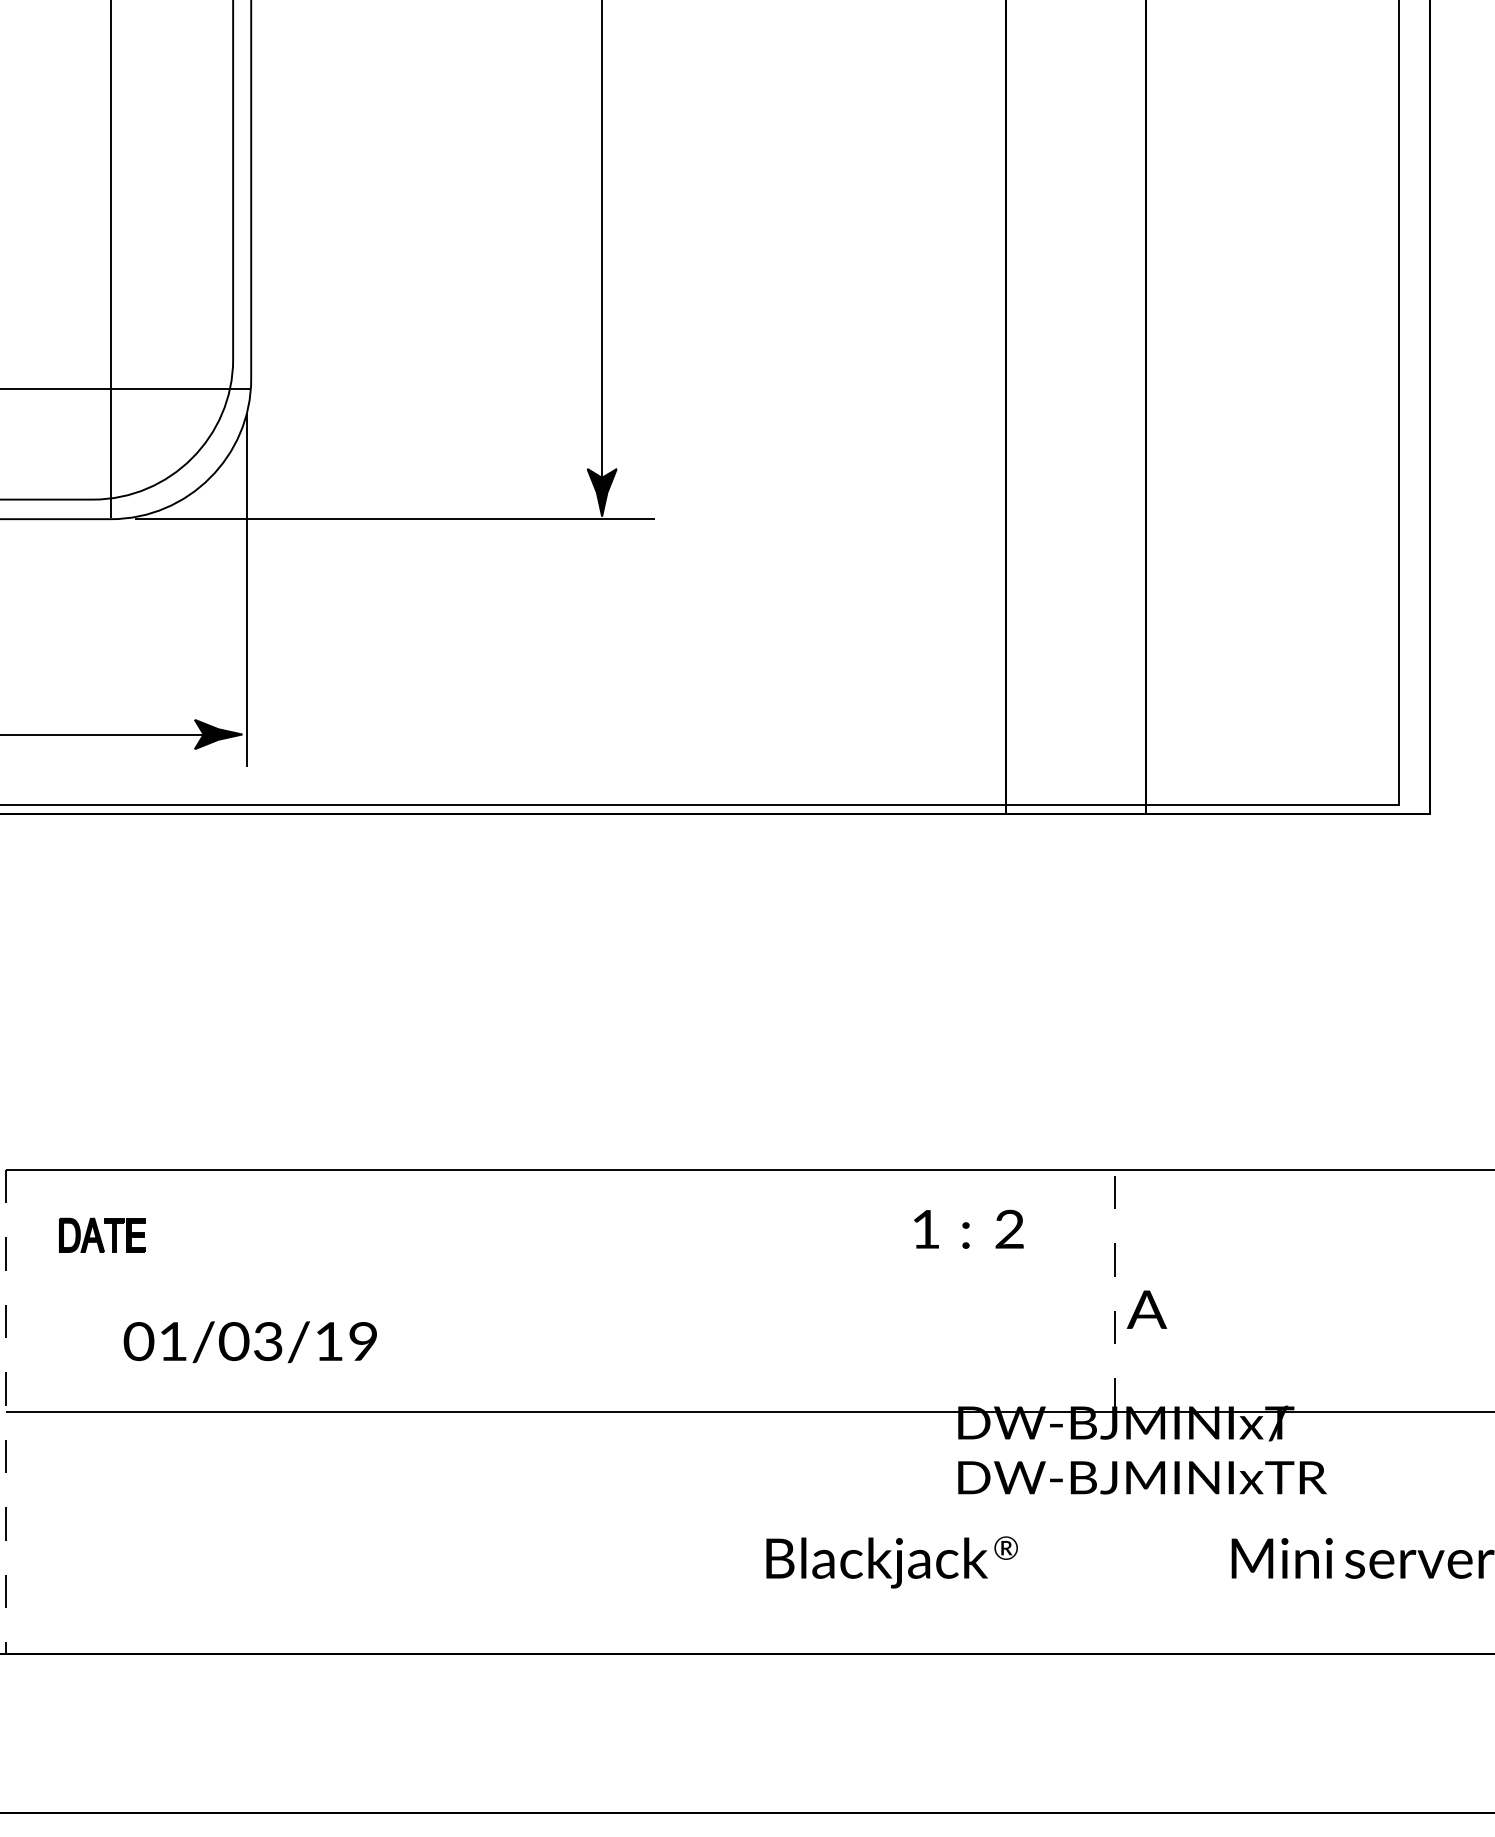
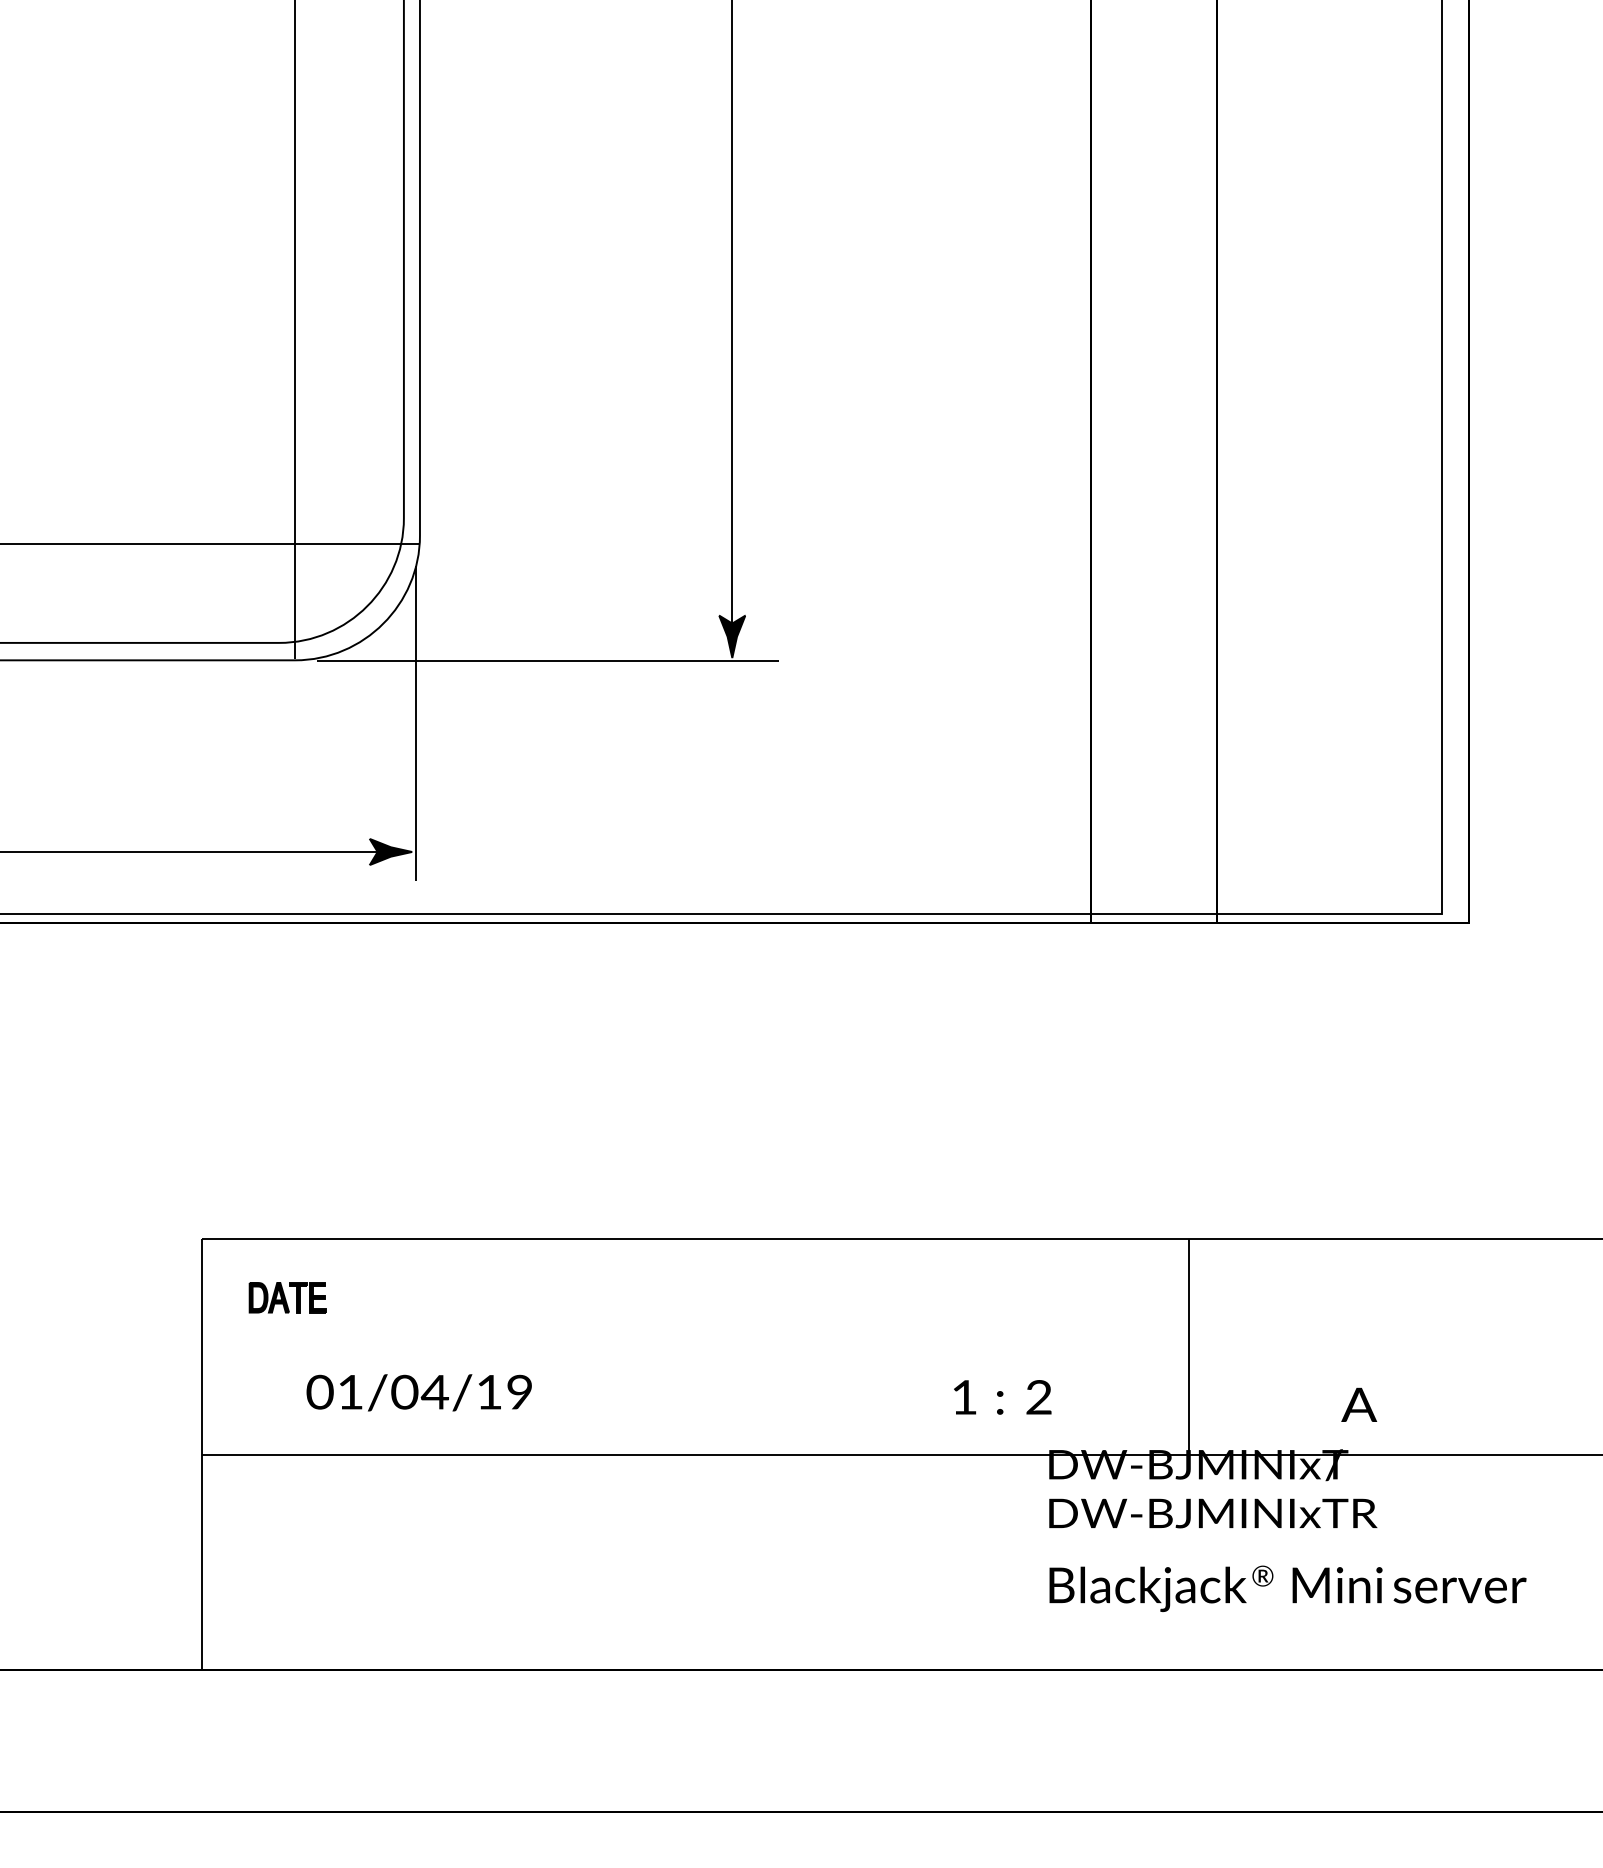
text: (968, 1229) -> (1002, 1397), moved
line: (1114, 1291) -> (1188, 1347), dashed -> solid
text: (1147, 1309) -> (1359, 1404), moved
text: (267, 1340) -> (434, 1391), 01/03/19 -> 01/04/19
line: (5, 1412) -> (201, 1455), dashed -> solid
text: (892, 1562) -> (1161, 1588), moved

